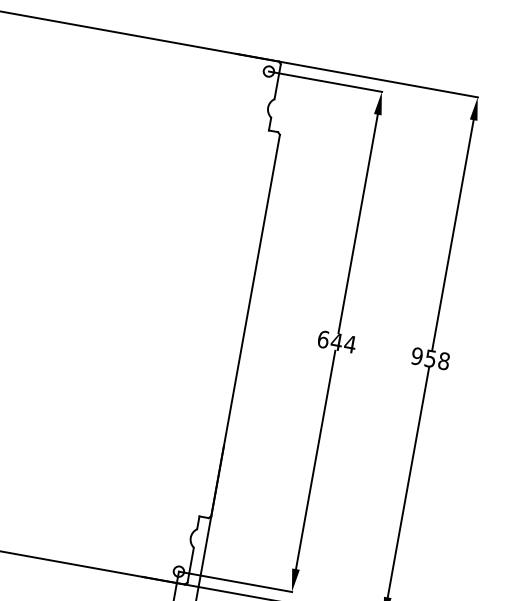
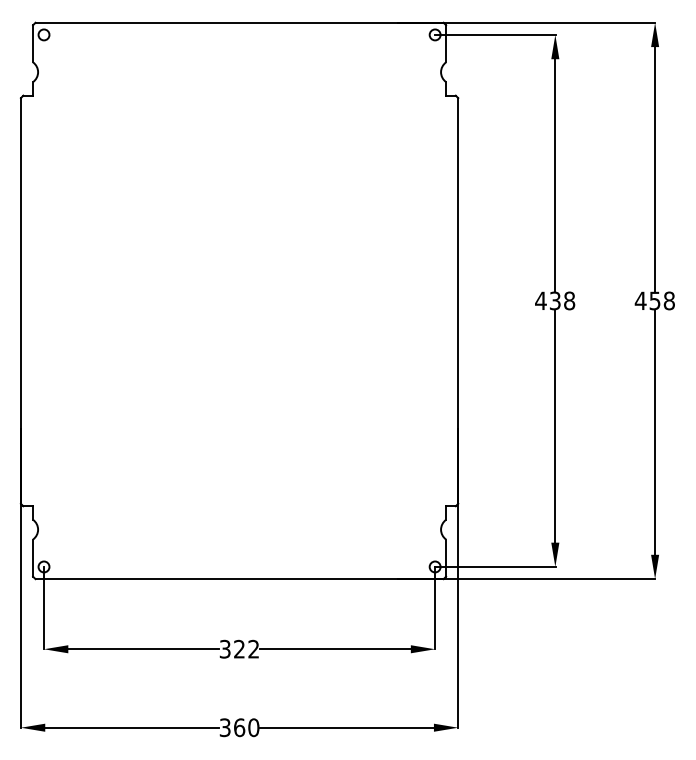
text: (337, 341) -> (555, 300), 644 -> 438
text: (417, 355) -> (640, 300), 958 -> 458

